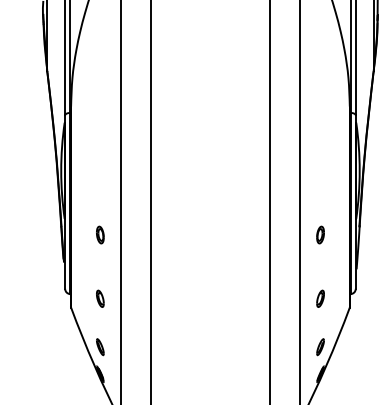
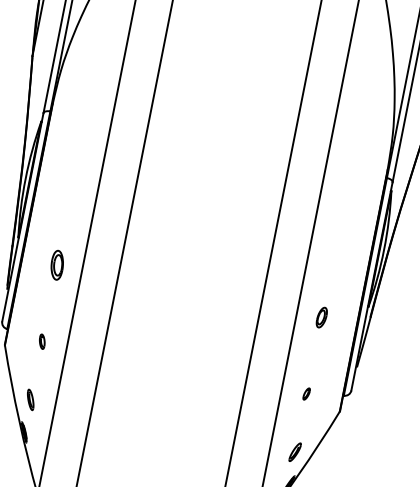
part: (100, 234) -> (57, 264), size x1.4
part: (100, 298) -> (42, 341), size x0.7
part: (320, 298) -> (306, 393), size x0.6

